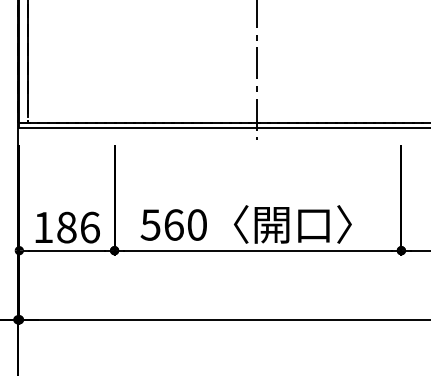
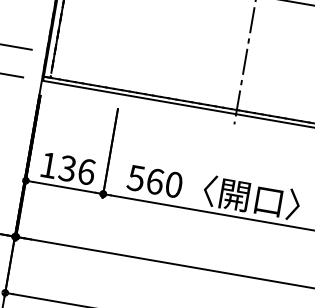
text: (66, 227) -> (67, 168), 186 -> 136

